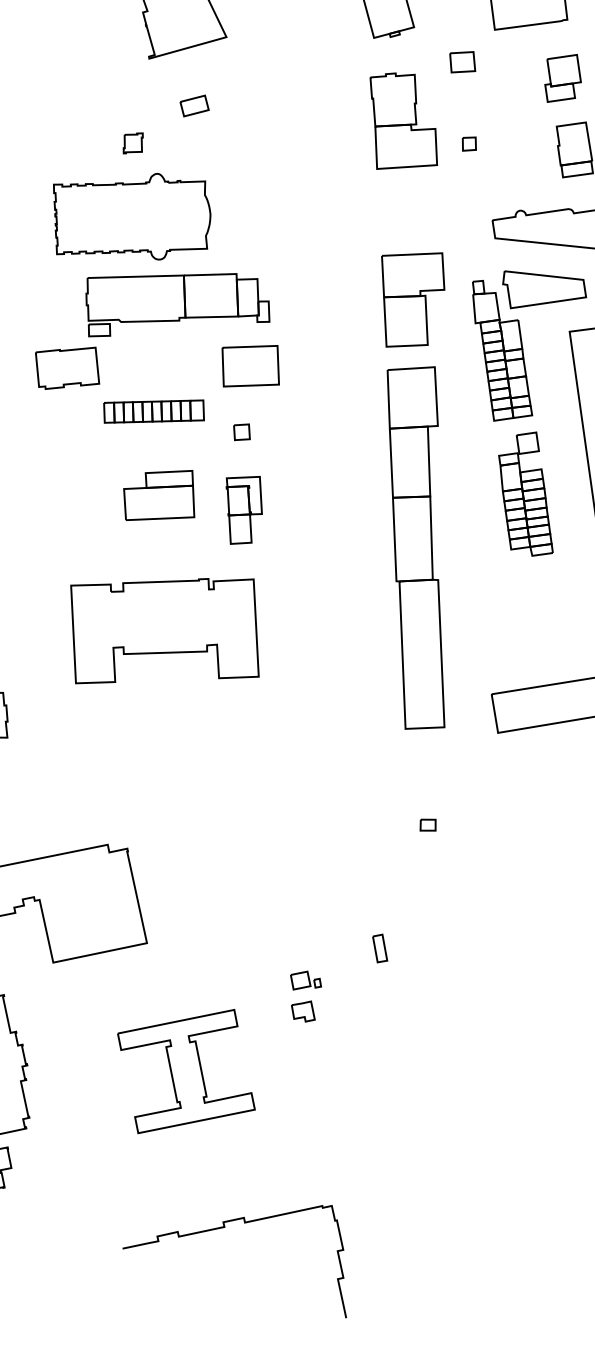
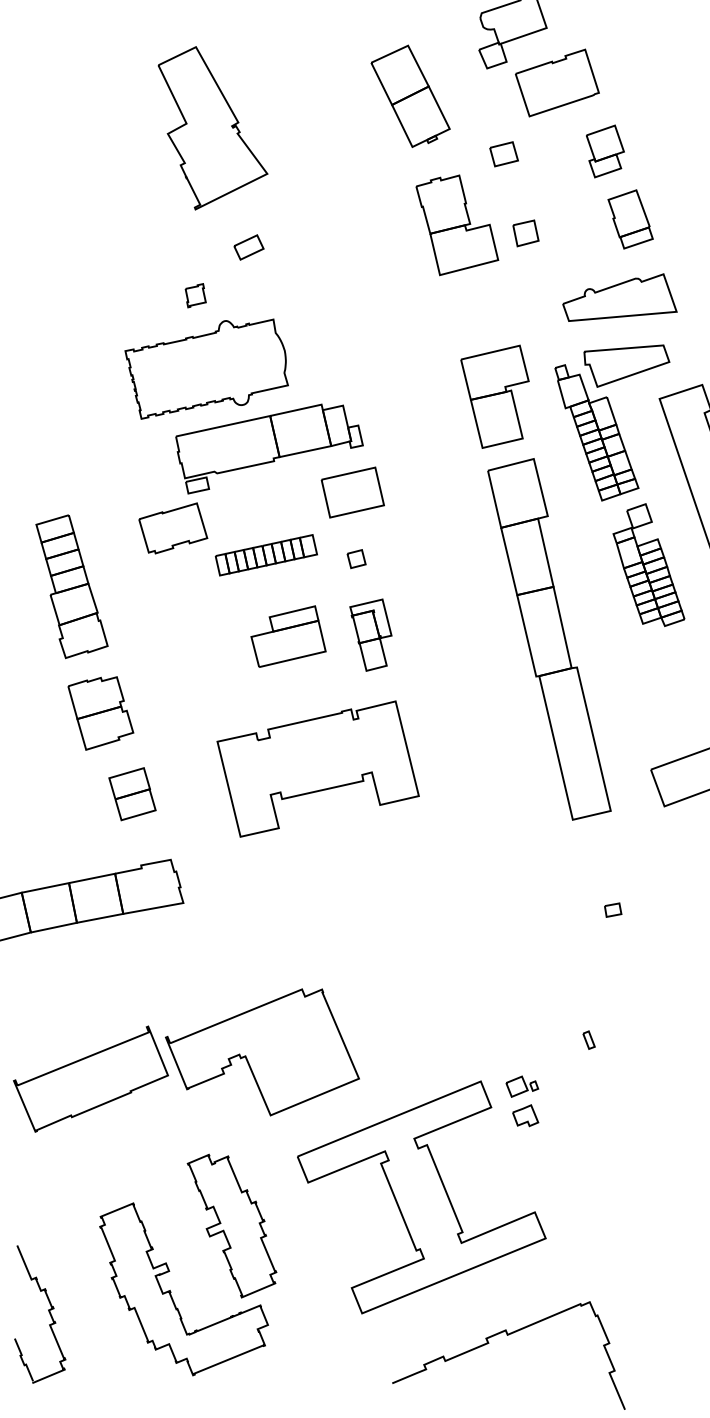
part: (468, 144) -> (525, 233), size x1.67
part: (379, 947) -> (588, 1039), size x0.62
part: (186, 1071) -> (421, 1197), size x1.67

